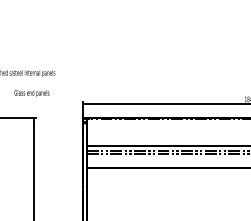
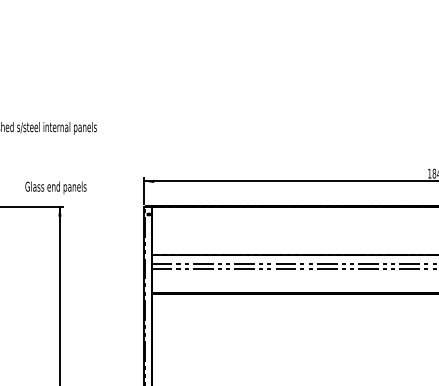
text: (31, 93) -> (55, 187), moved

